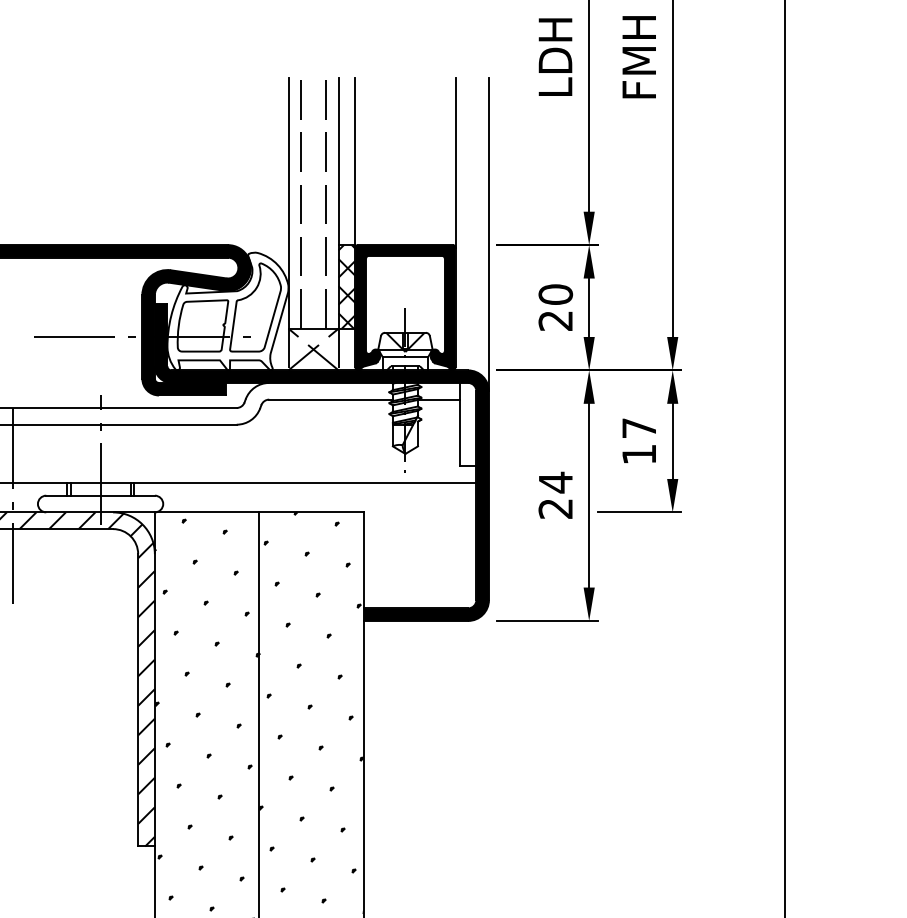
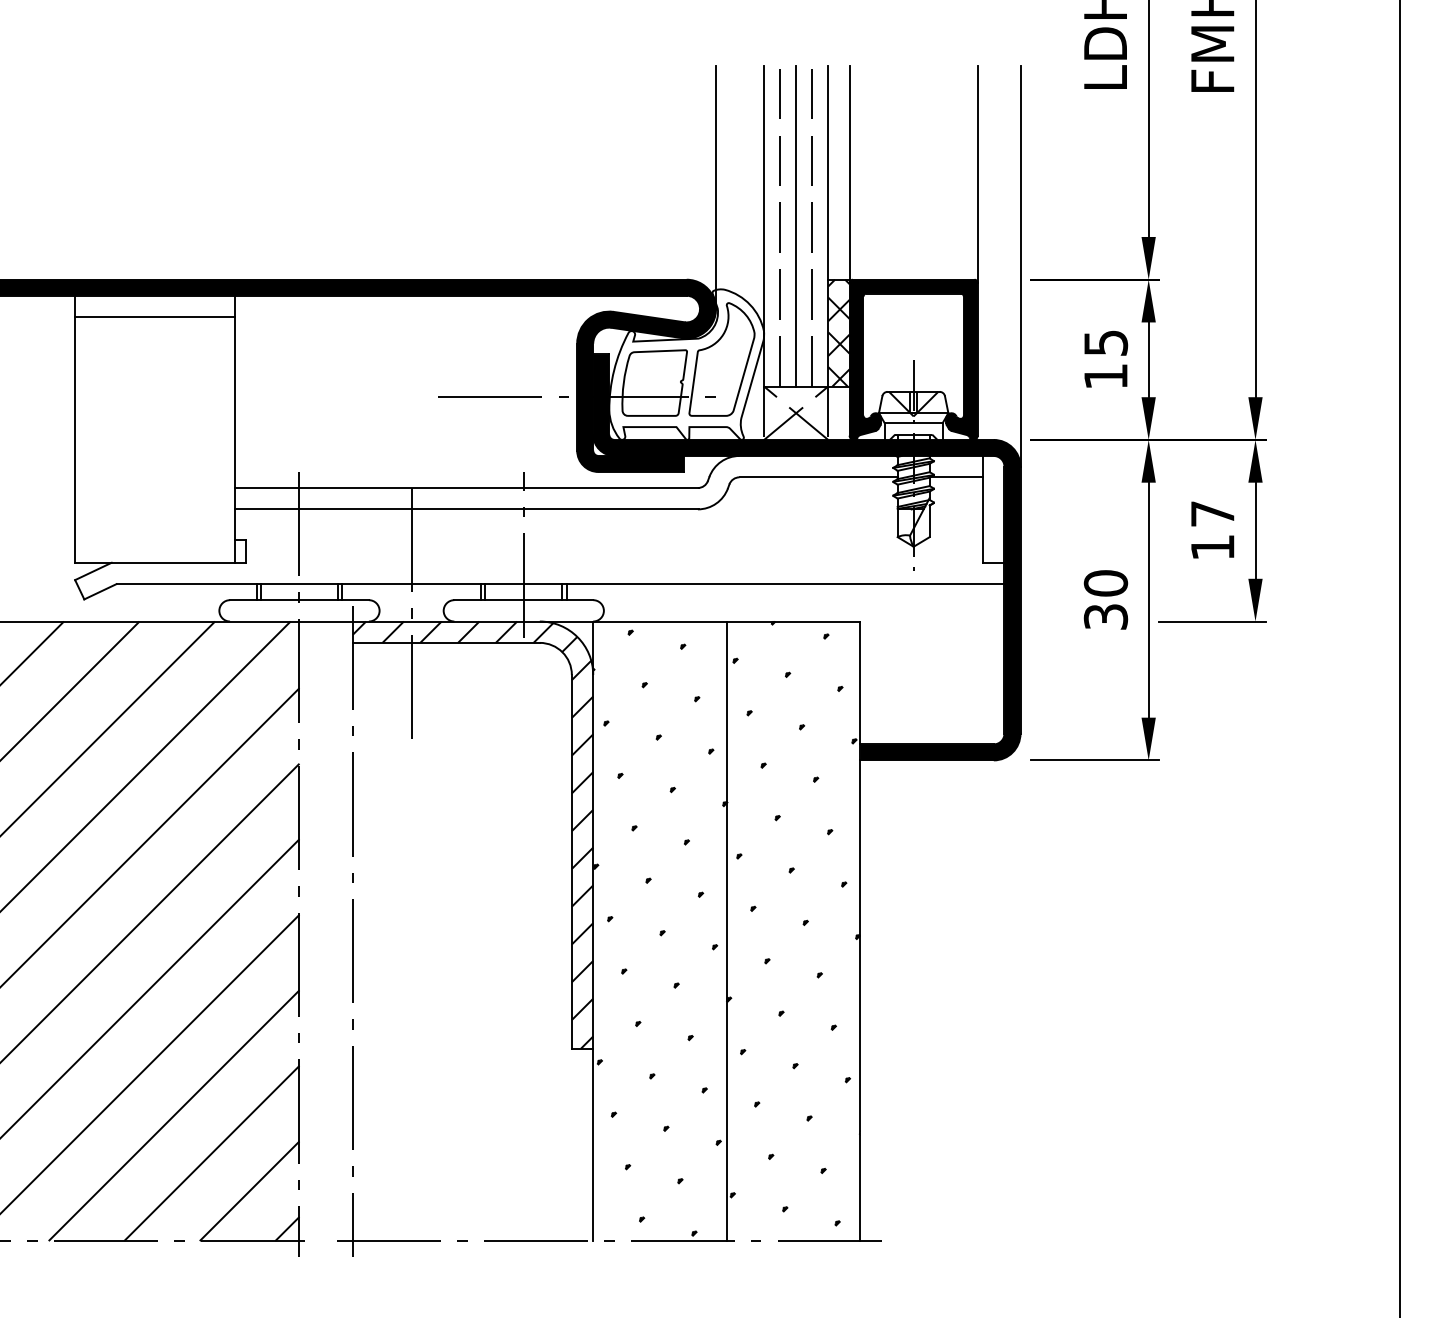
line: (251, 173) -> (716, 187), added
line: (313, 203) -> (796, 226), added
text: (555, 307) -> (1105, 359), 20 -> 15
text: (555, 495) -> (1105, 599), 24 -> 30

